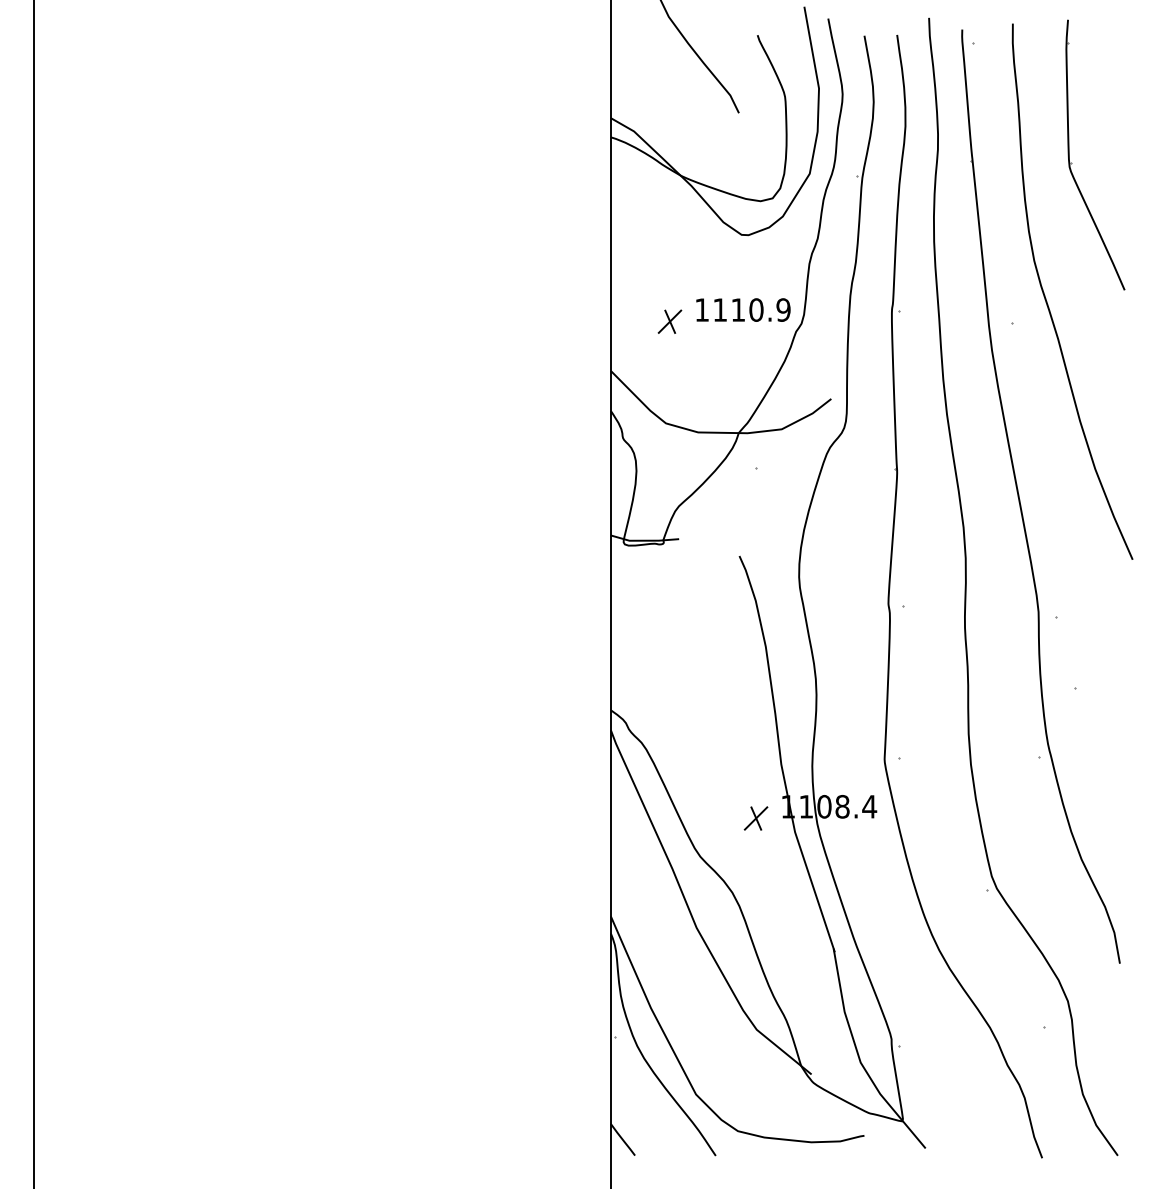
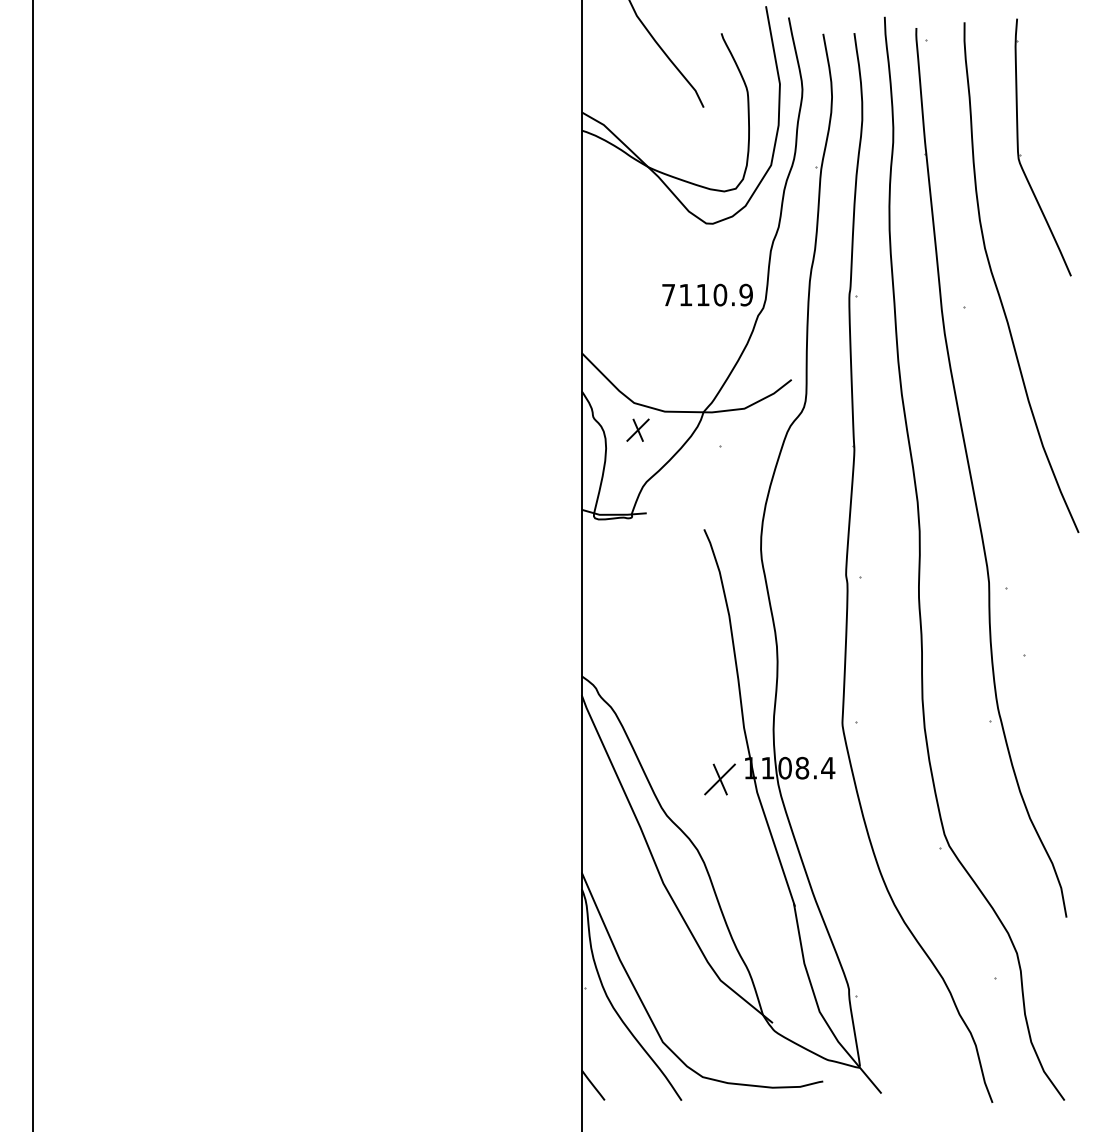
text: (701, 310) -> (668, 295), 1110.9 -> 7110.9
part: (669, 320) -> (637, 429), moved
part: (755, 817) -> (719, 778), size x1.4

